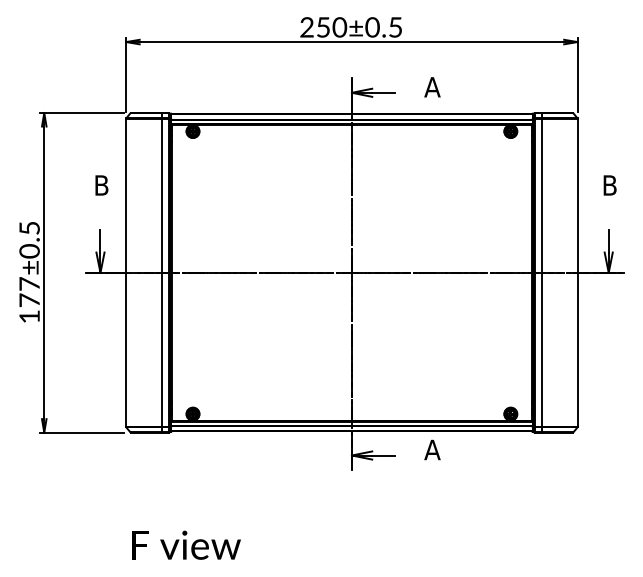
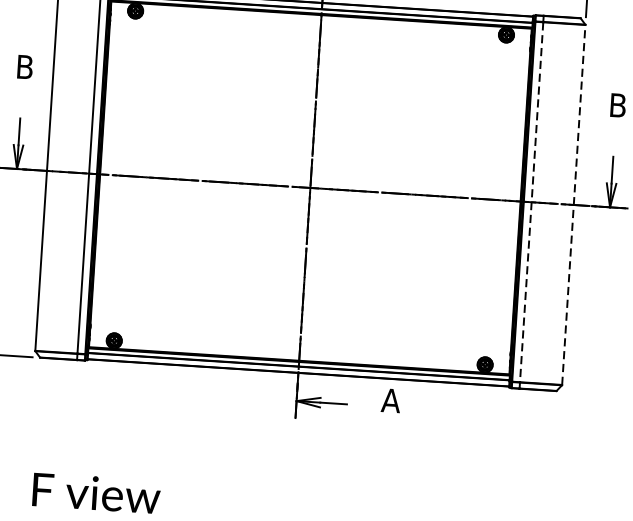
line: (577, 272) -> (573, 204), solid -> dashed
line: (541, 273) -> (531, 203), solid -> dashed

